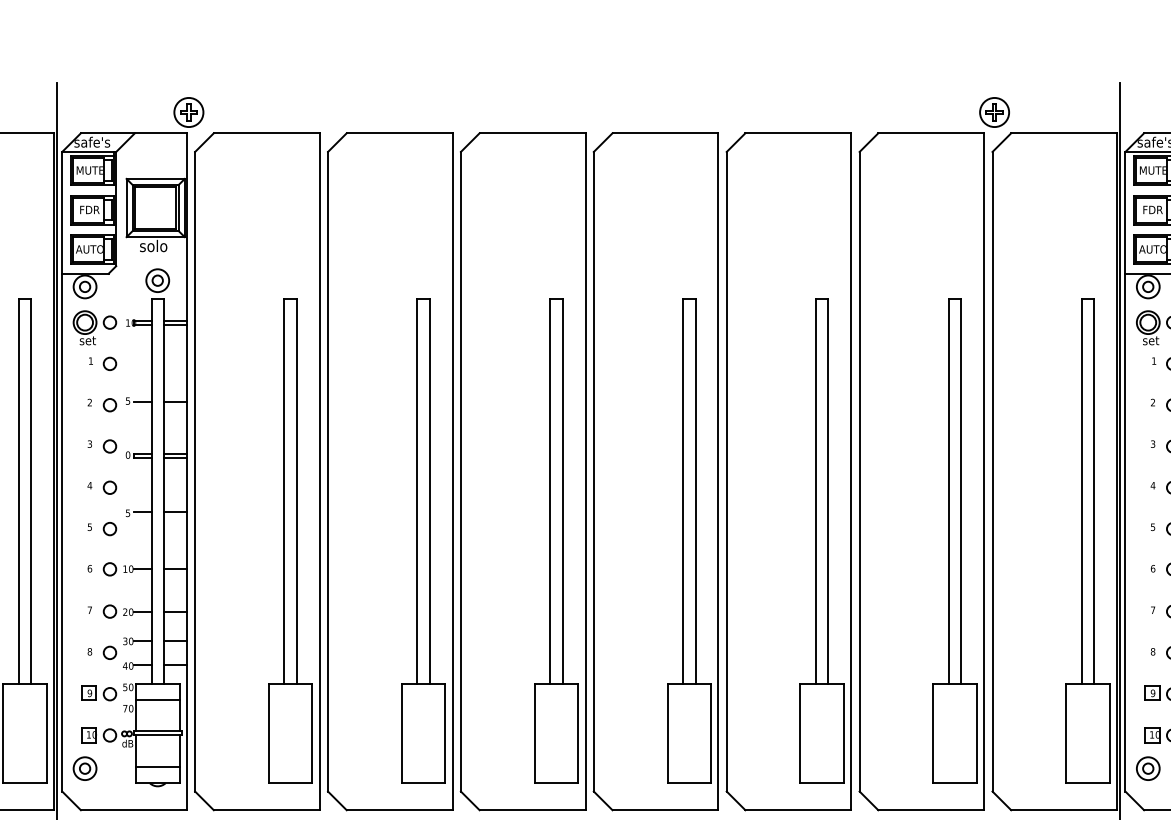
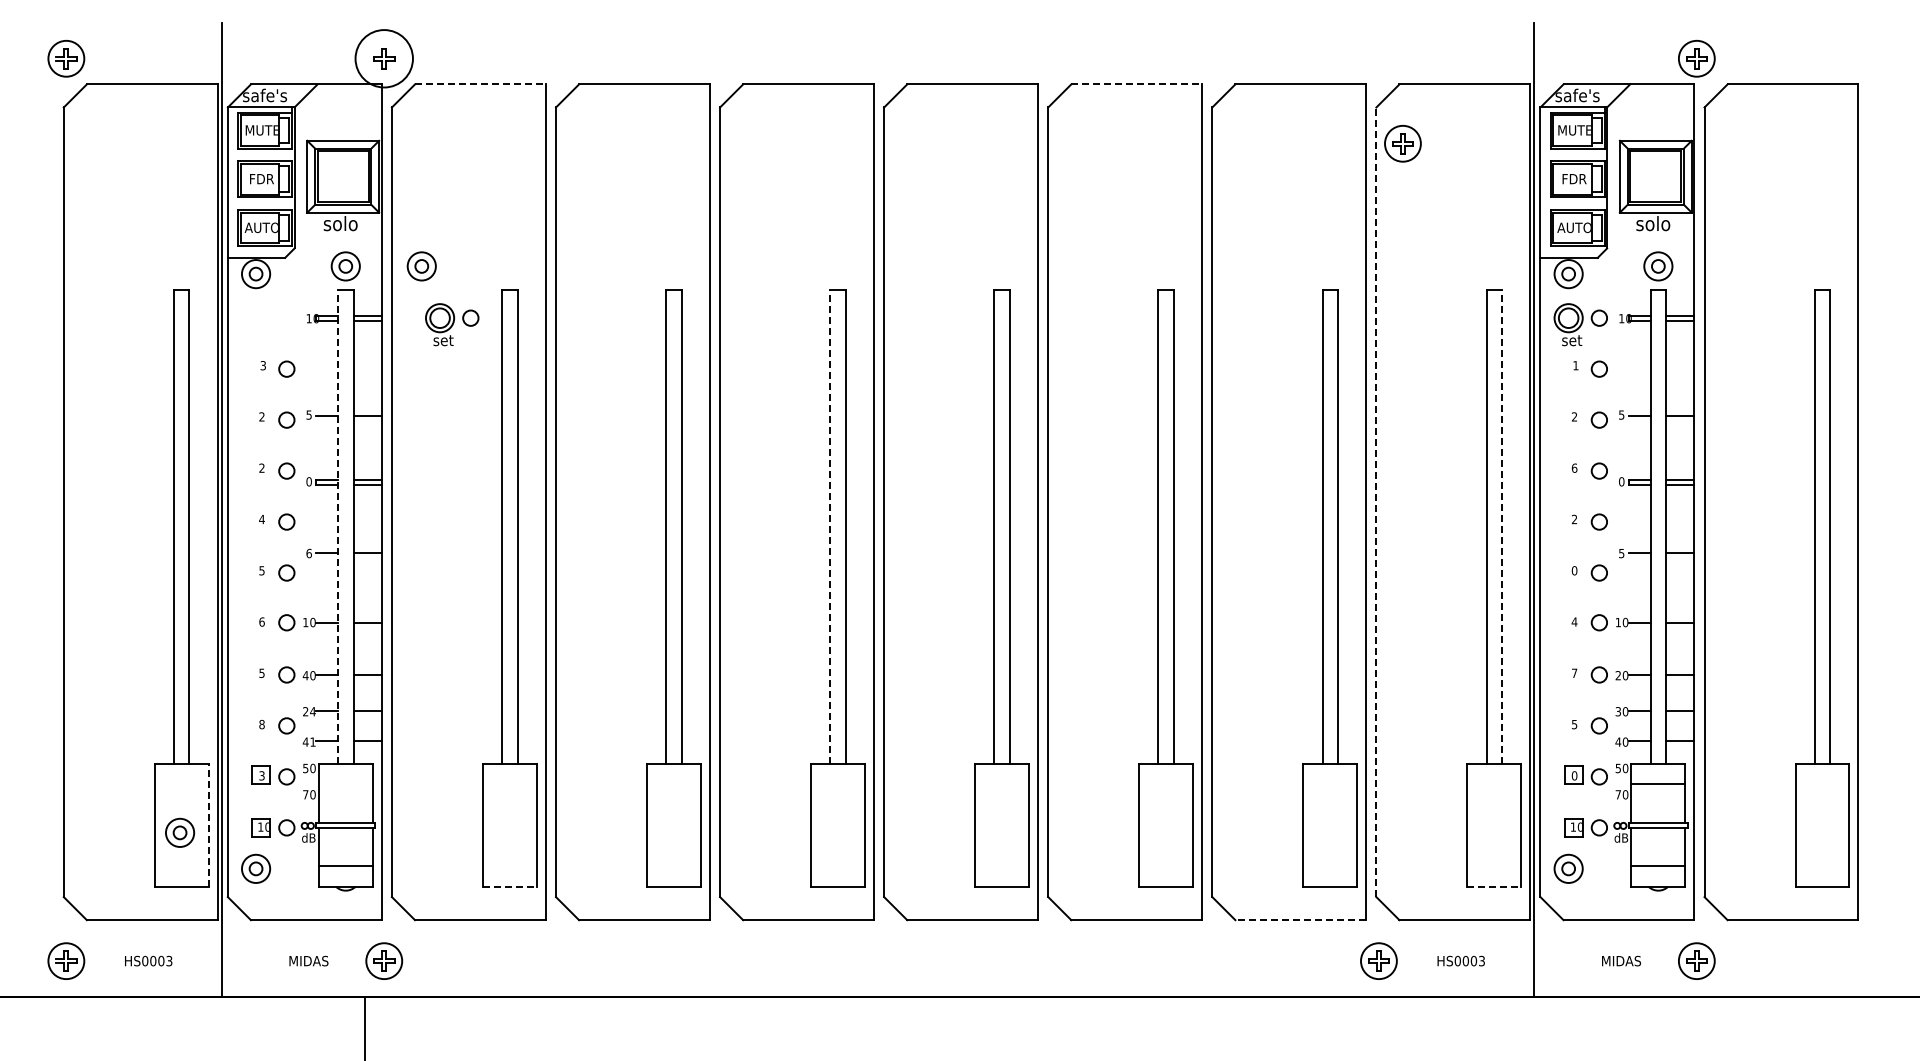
circle: (189, 112) -> (384, 58), size x1.6
part: (994, 112) -> (1402, 143), moved
line: (266, 133) -> (480, 84), solid -> dashed
line: (799, 133) -> (1137, 84), solid -> dashed
part: (219, 280) -> (421, 266), added
part: (95, 327) -> (452, 324), moved
text: (90, 360) -> (262, 365), 1 -> 3
text: (1153, 443) -> (1574, 467), 3 -> 6
text: (89, 444) -> (261, 468), 3 -> 2
line: (992, 471) -> (1376, 502), solid -> dashed
text: (1153, 485) -> (1574, 519), 4 -> 2
line: (151, 491) -> (338, 526), solid -> dashed
line: (550, 491) -> (830, 526), solid -> dashed
line: (1094, 491) -> (1502, 526), solid -> dashed
text: (127, 513) -> (308, 553), 5 -> 6
text: (1153, 527) -> (1574, 570), 5 -> 0
text: (1153, 568) -> (1574, 621), 6 -> 4
text: (89, 610) -> (261, 673), 7 -> 5
text: (125, 612) -> (305, 675), 20 -> 40
text: (128, 641) -> (309, 711), 30 -> 24
text: (1153, 651) -> (1574, 724), 8 -> 5
text: (130, 665) -> (312, 741), 40 -> 41
text: (89, 693) -> (261, 775), 9 -> 3
text: (1153, 693) -> (1574, 775), 9 -> 0
line: (157, 700) -> (345, 784), removed
line: (46, 733) -> (208, 825), solid -> dashed
part: (23, 739) -> (180, 832), added
line: (290, 782) -> (509, 886), solid -> dashed
line: (1088, 782) -> (1494, 886), solid -> dashed
line: (931, 810) -> (1300, 920), solid -> dashed

